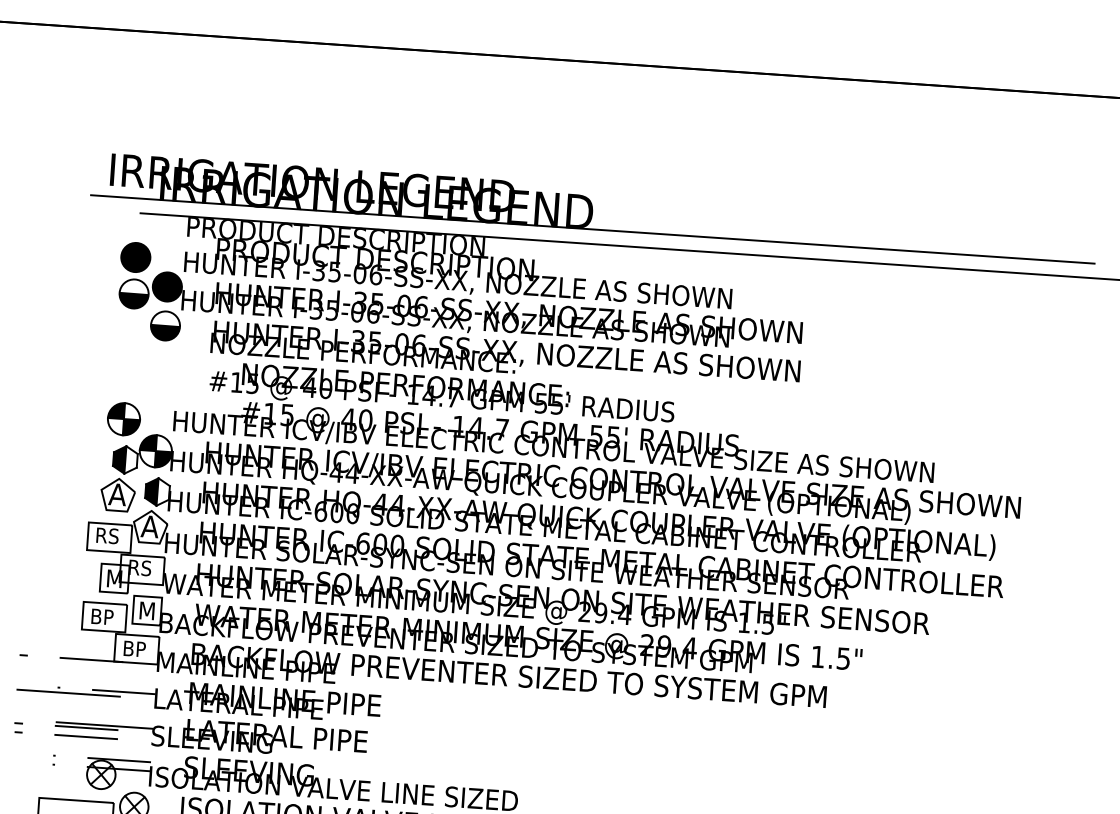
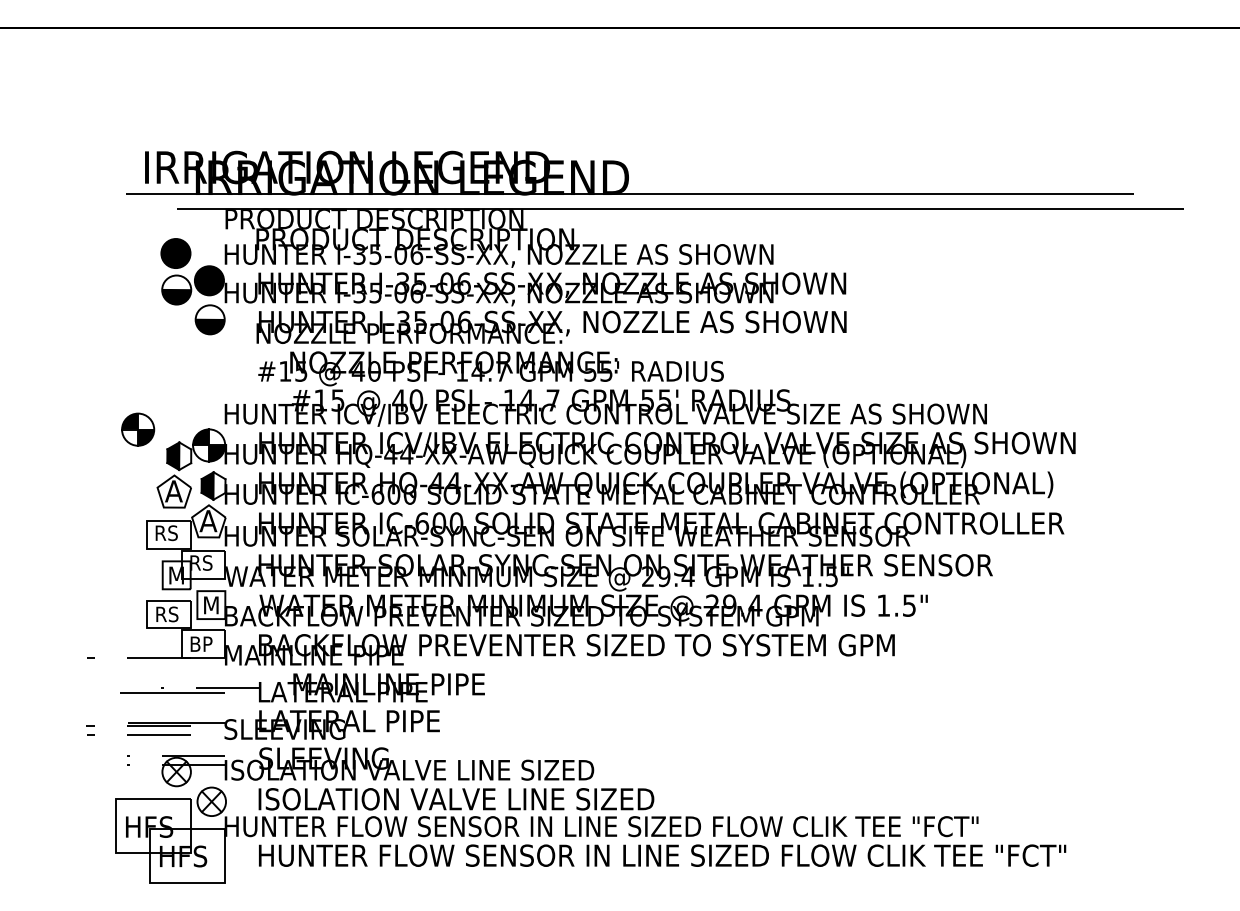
part: (124, 419) -> (138, 429), moved
text: (103, 617) -> (168, 614), BP -> RS
part: (198, 696) -> (302, 687), moved

